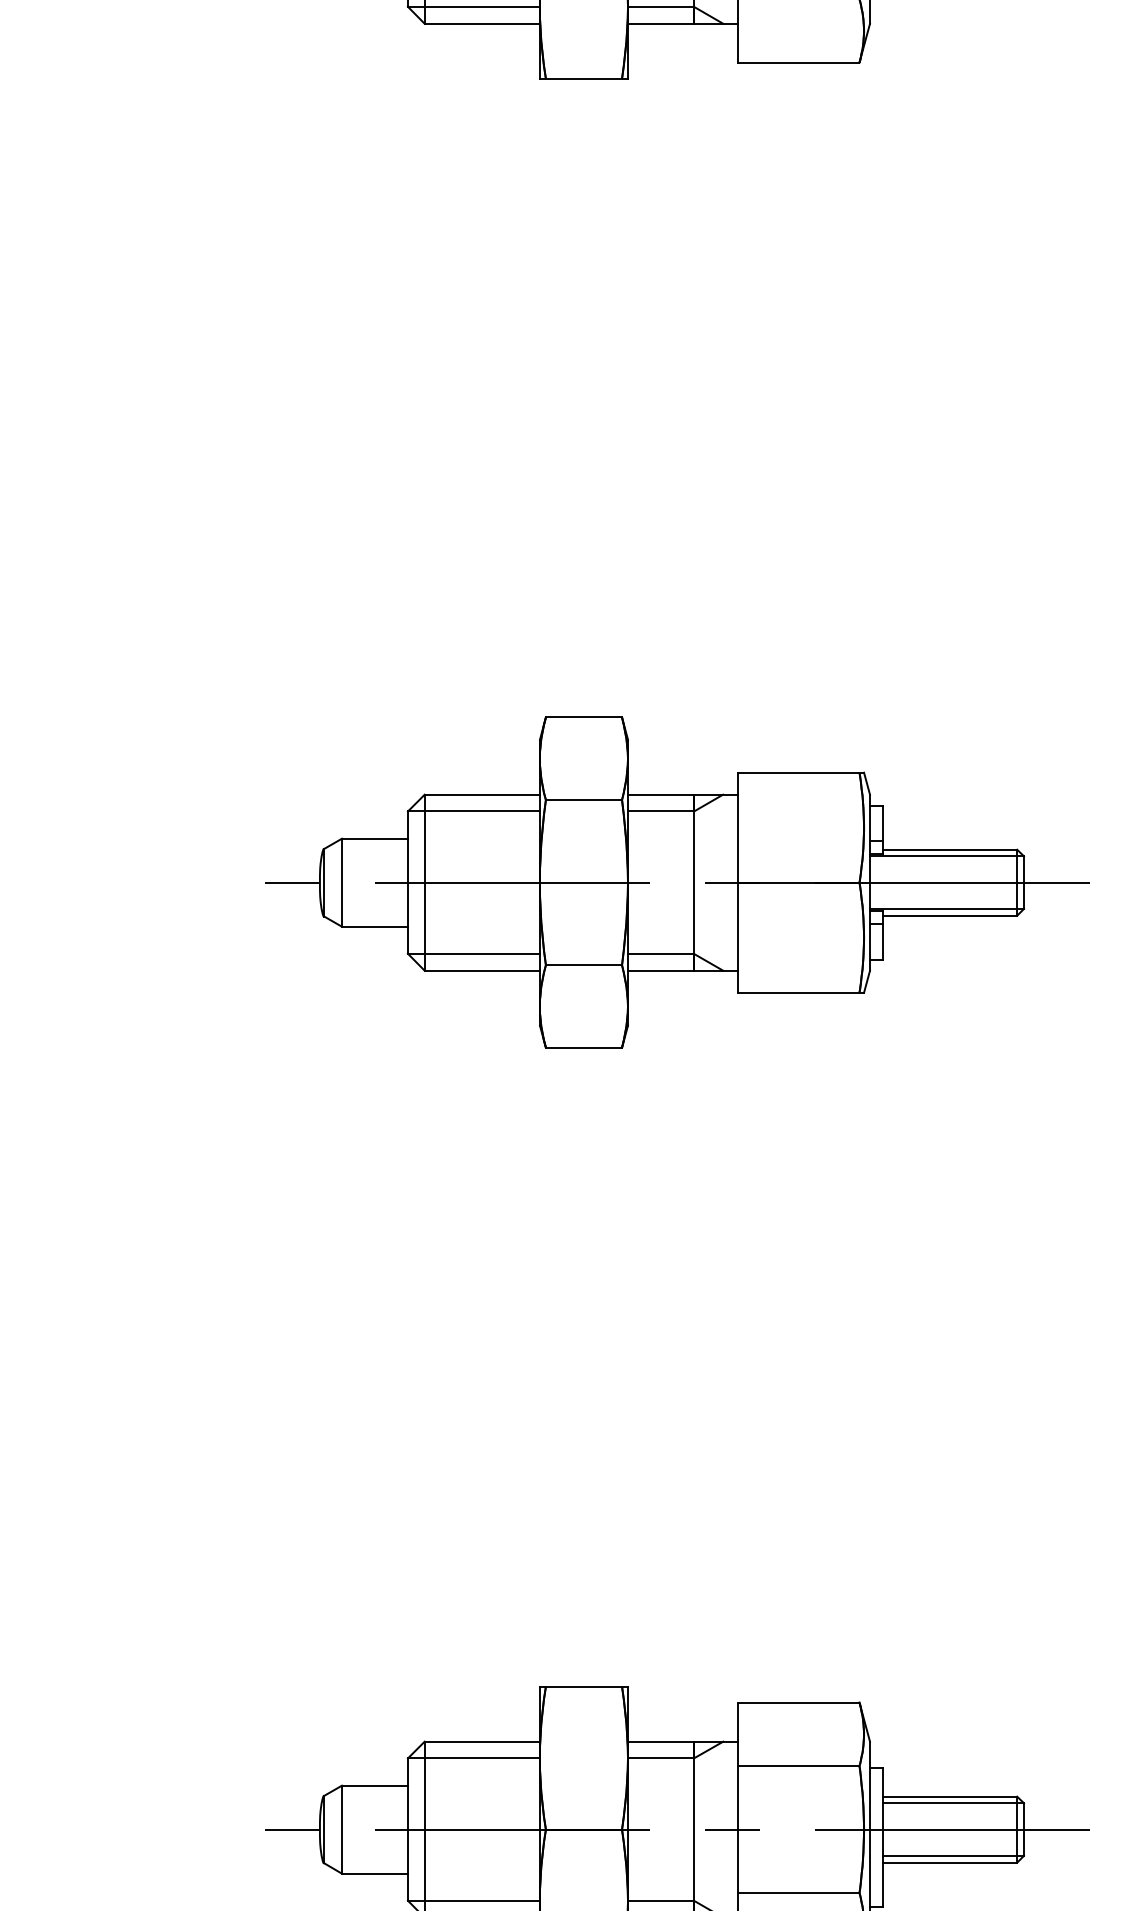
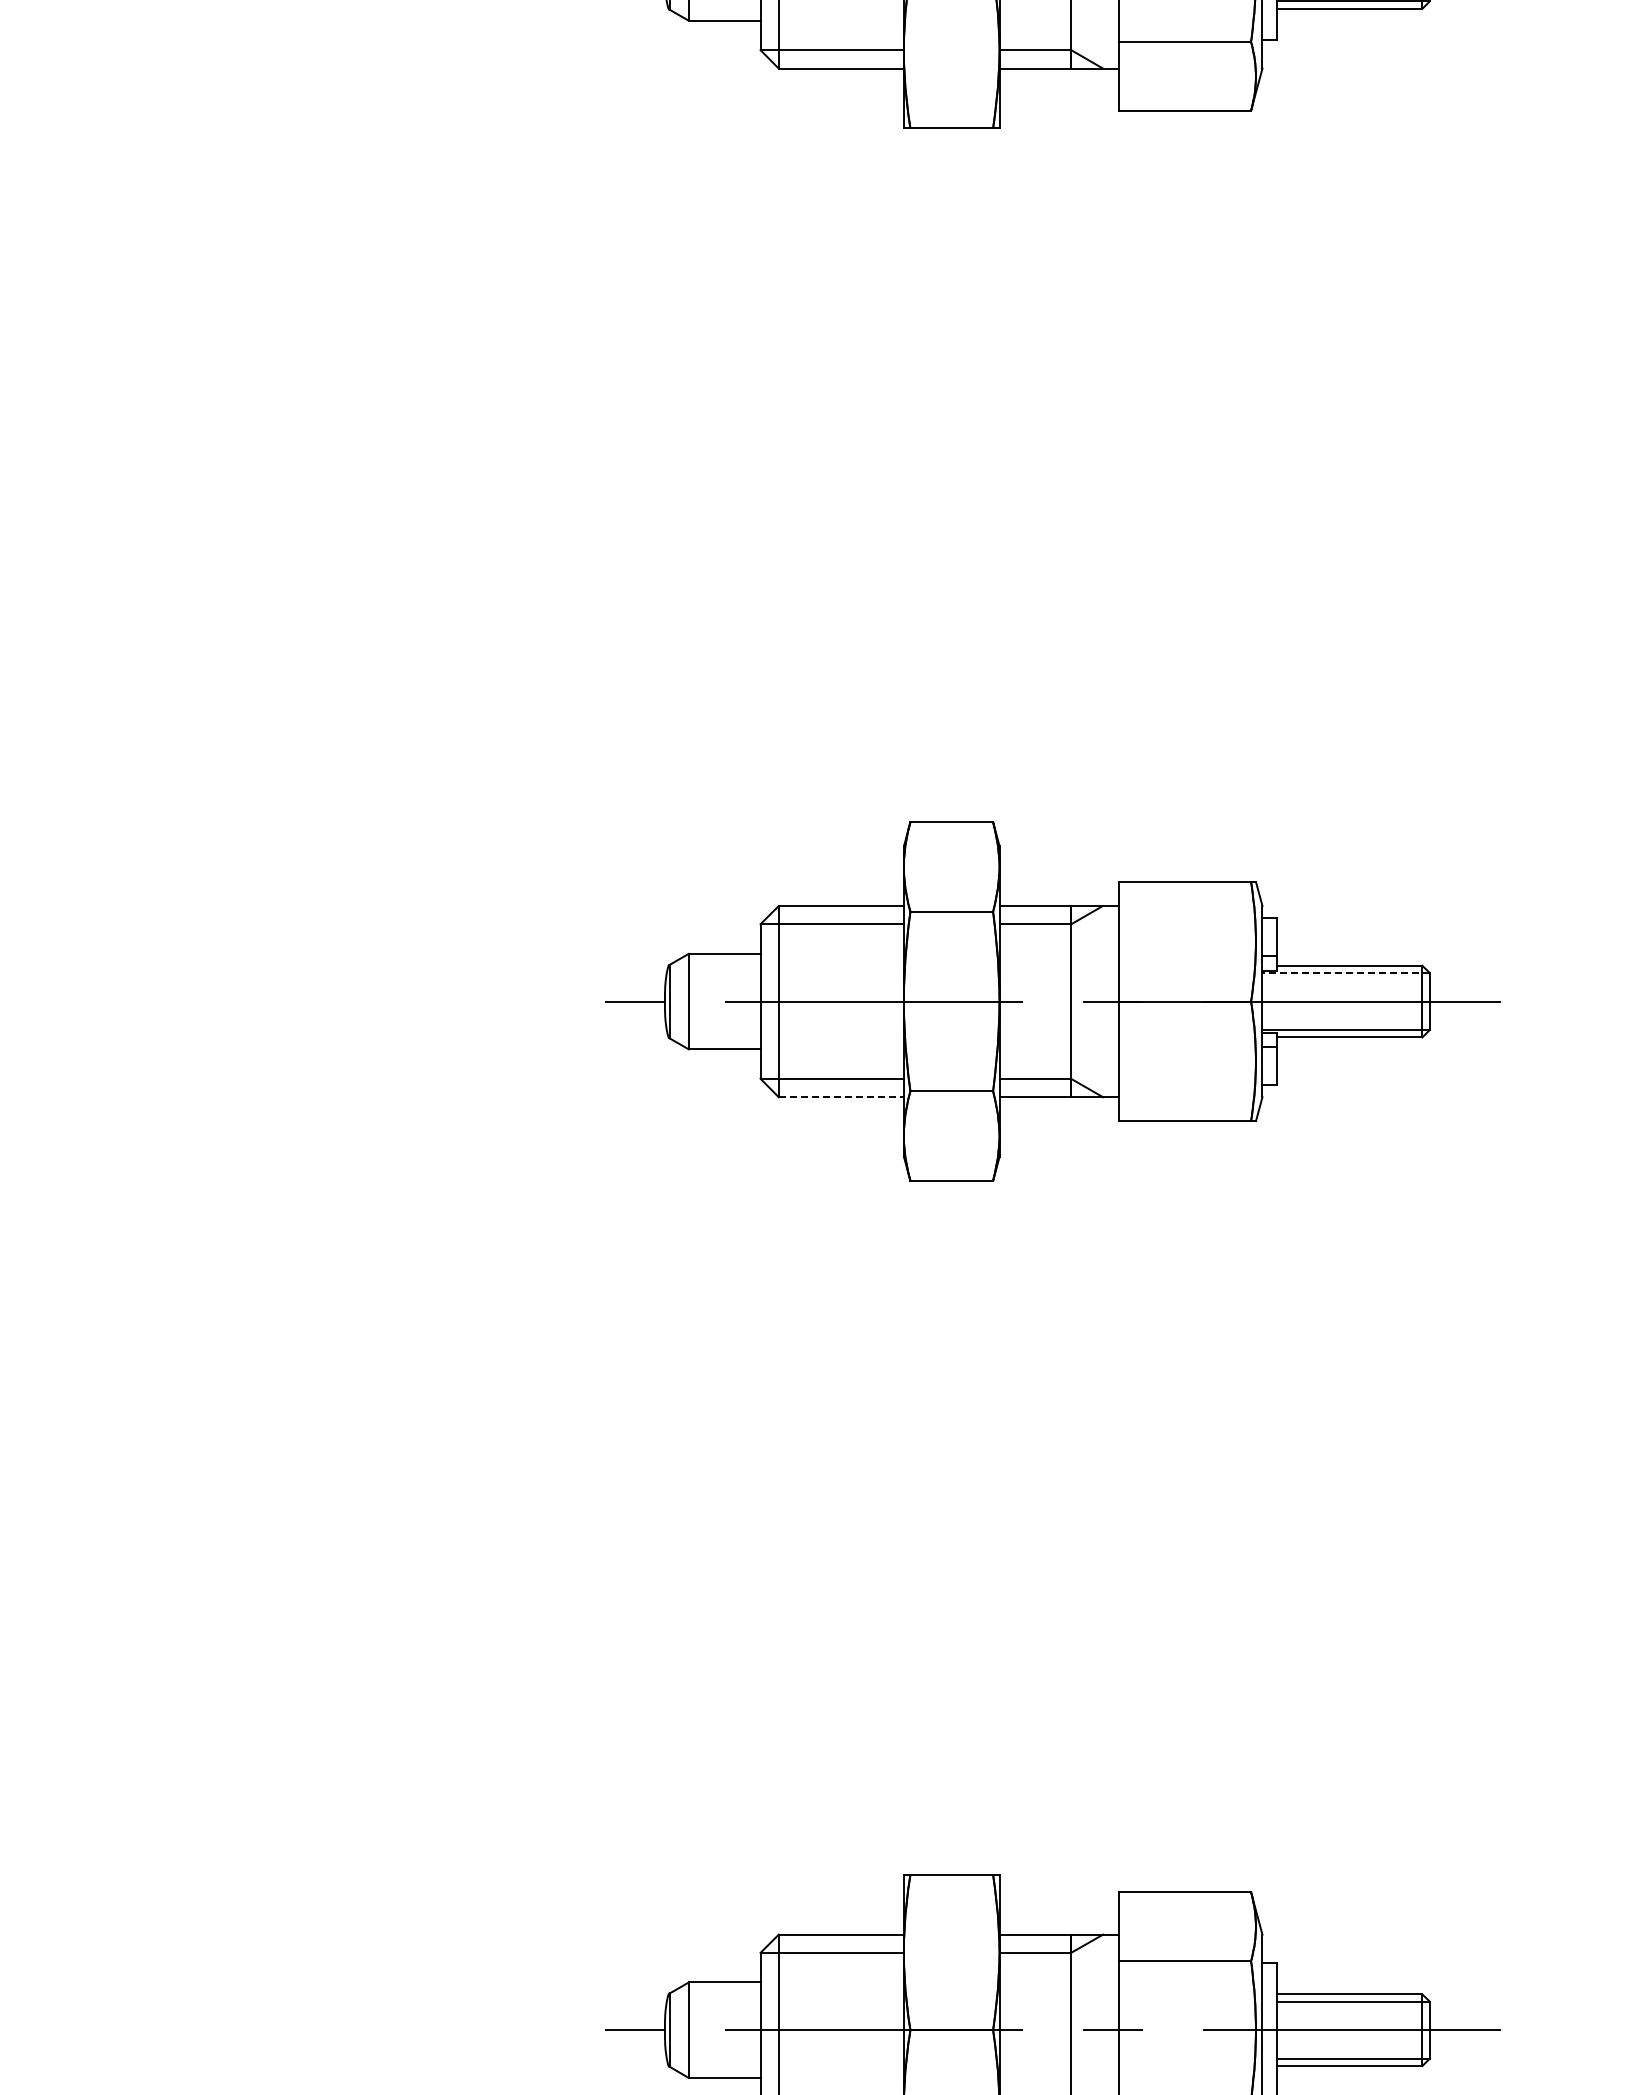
line: (947, 855) -> (1346, 972), solid -> dashed
line: (482, 970) -> (841, 1097), solid -> dashed

